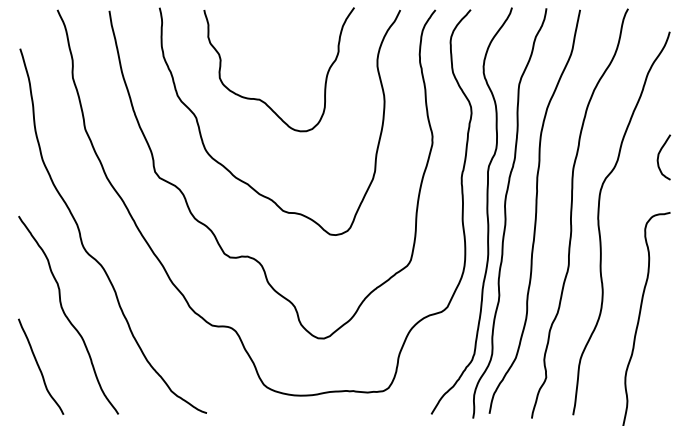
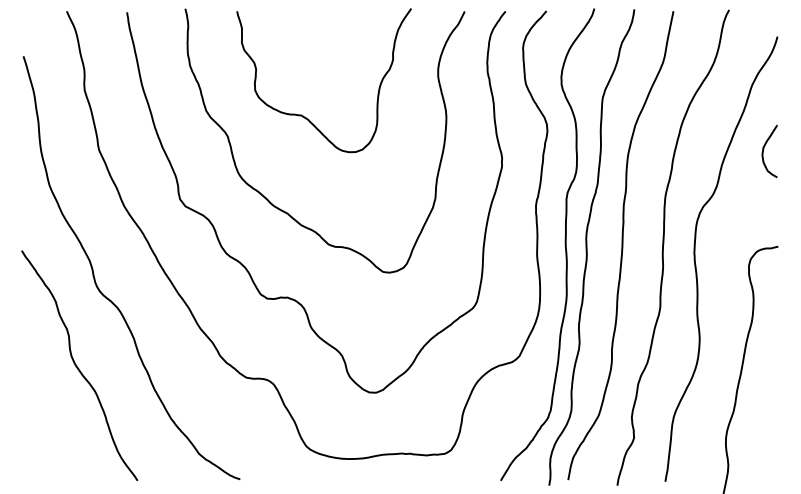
curve: (659, 155) -> (764, 149), moved
curve: (40, 367) -> (46, 426), removed

